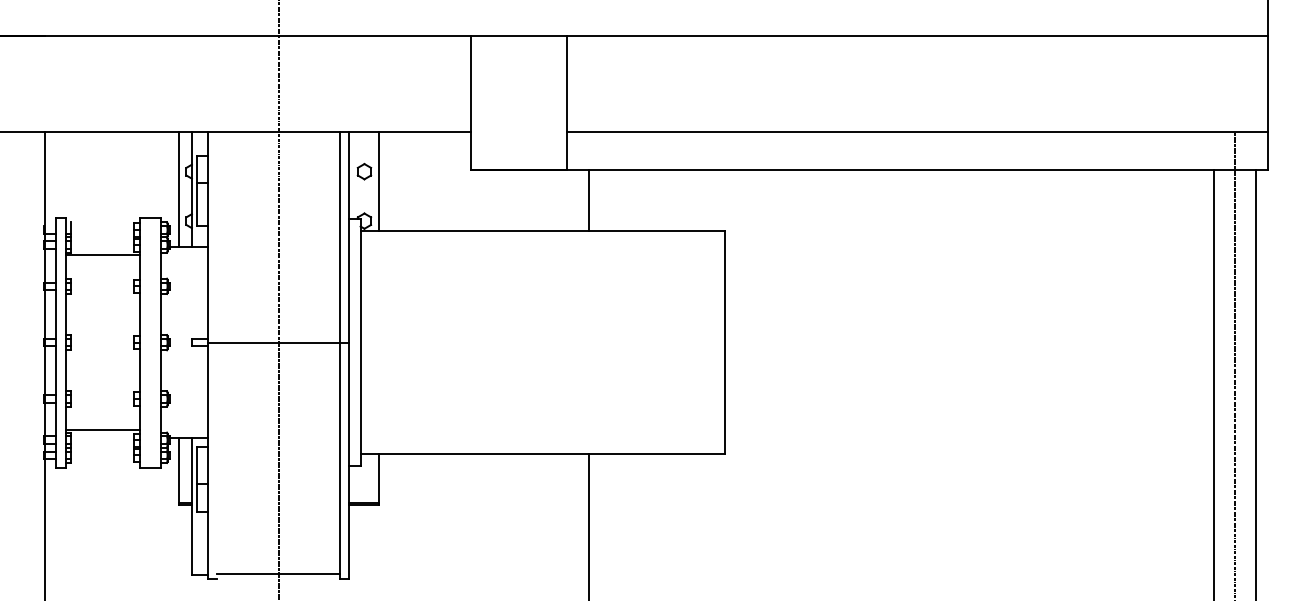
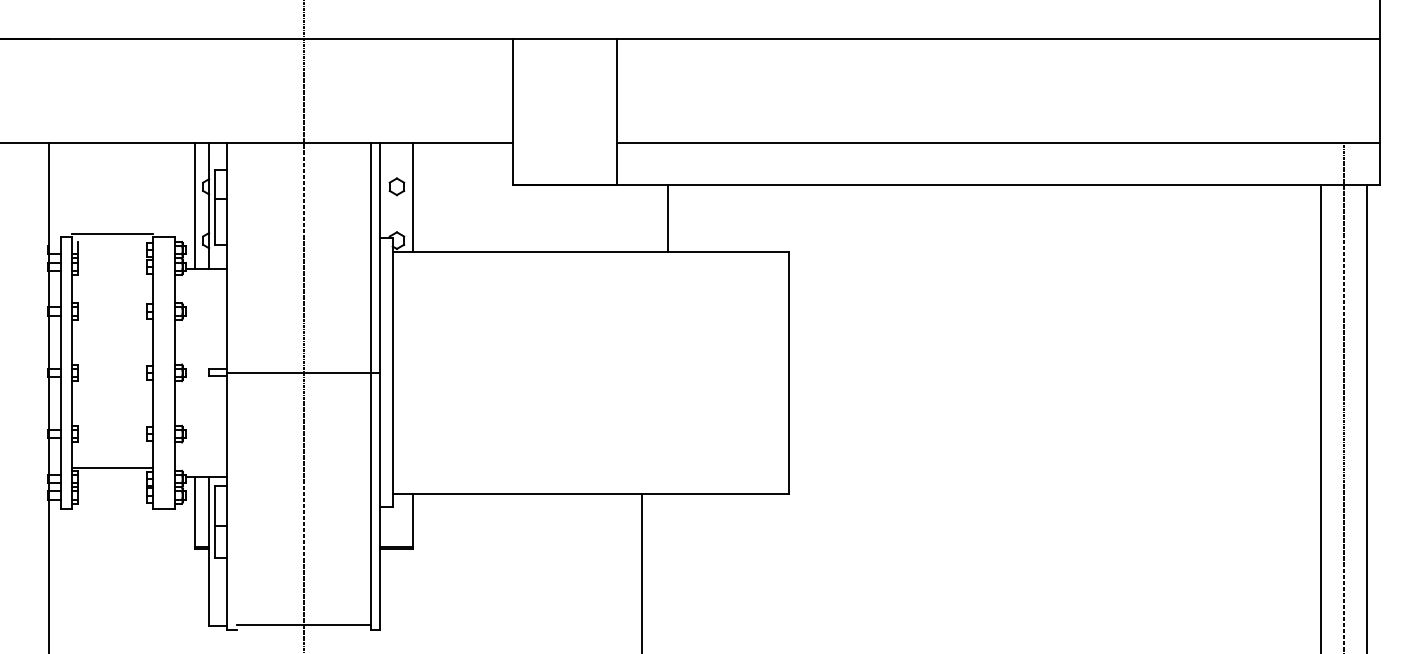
line: (589, 199) -> (667, 217), moved
line: (102, 255) -> (111, 233), moved

